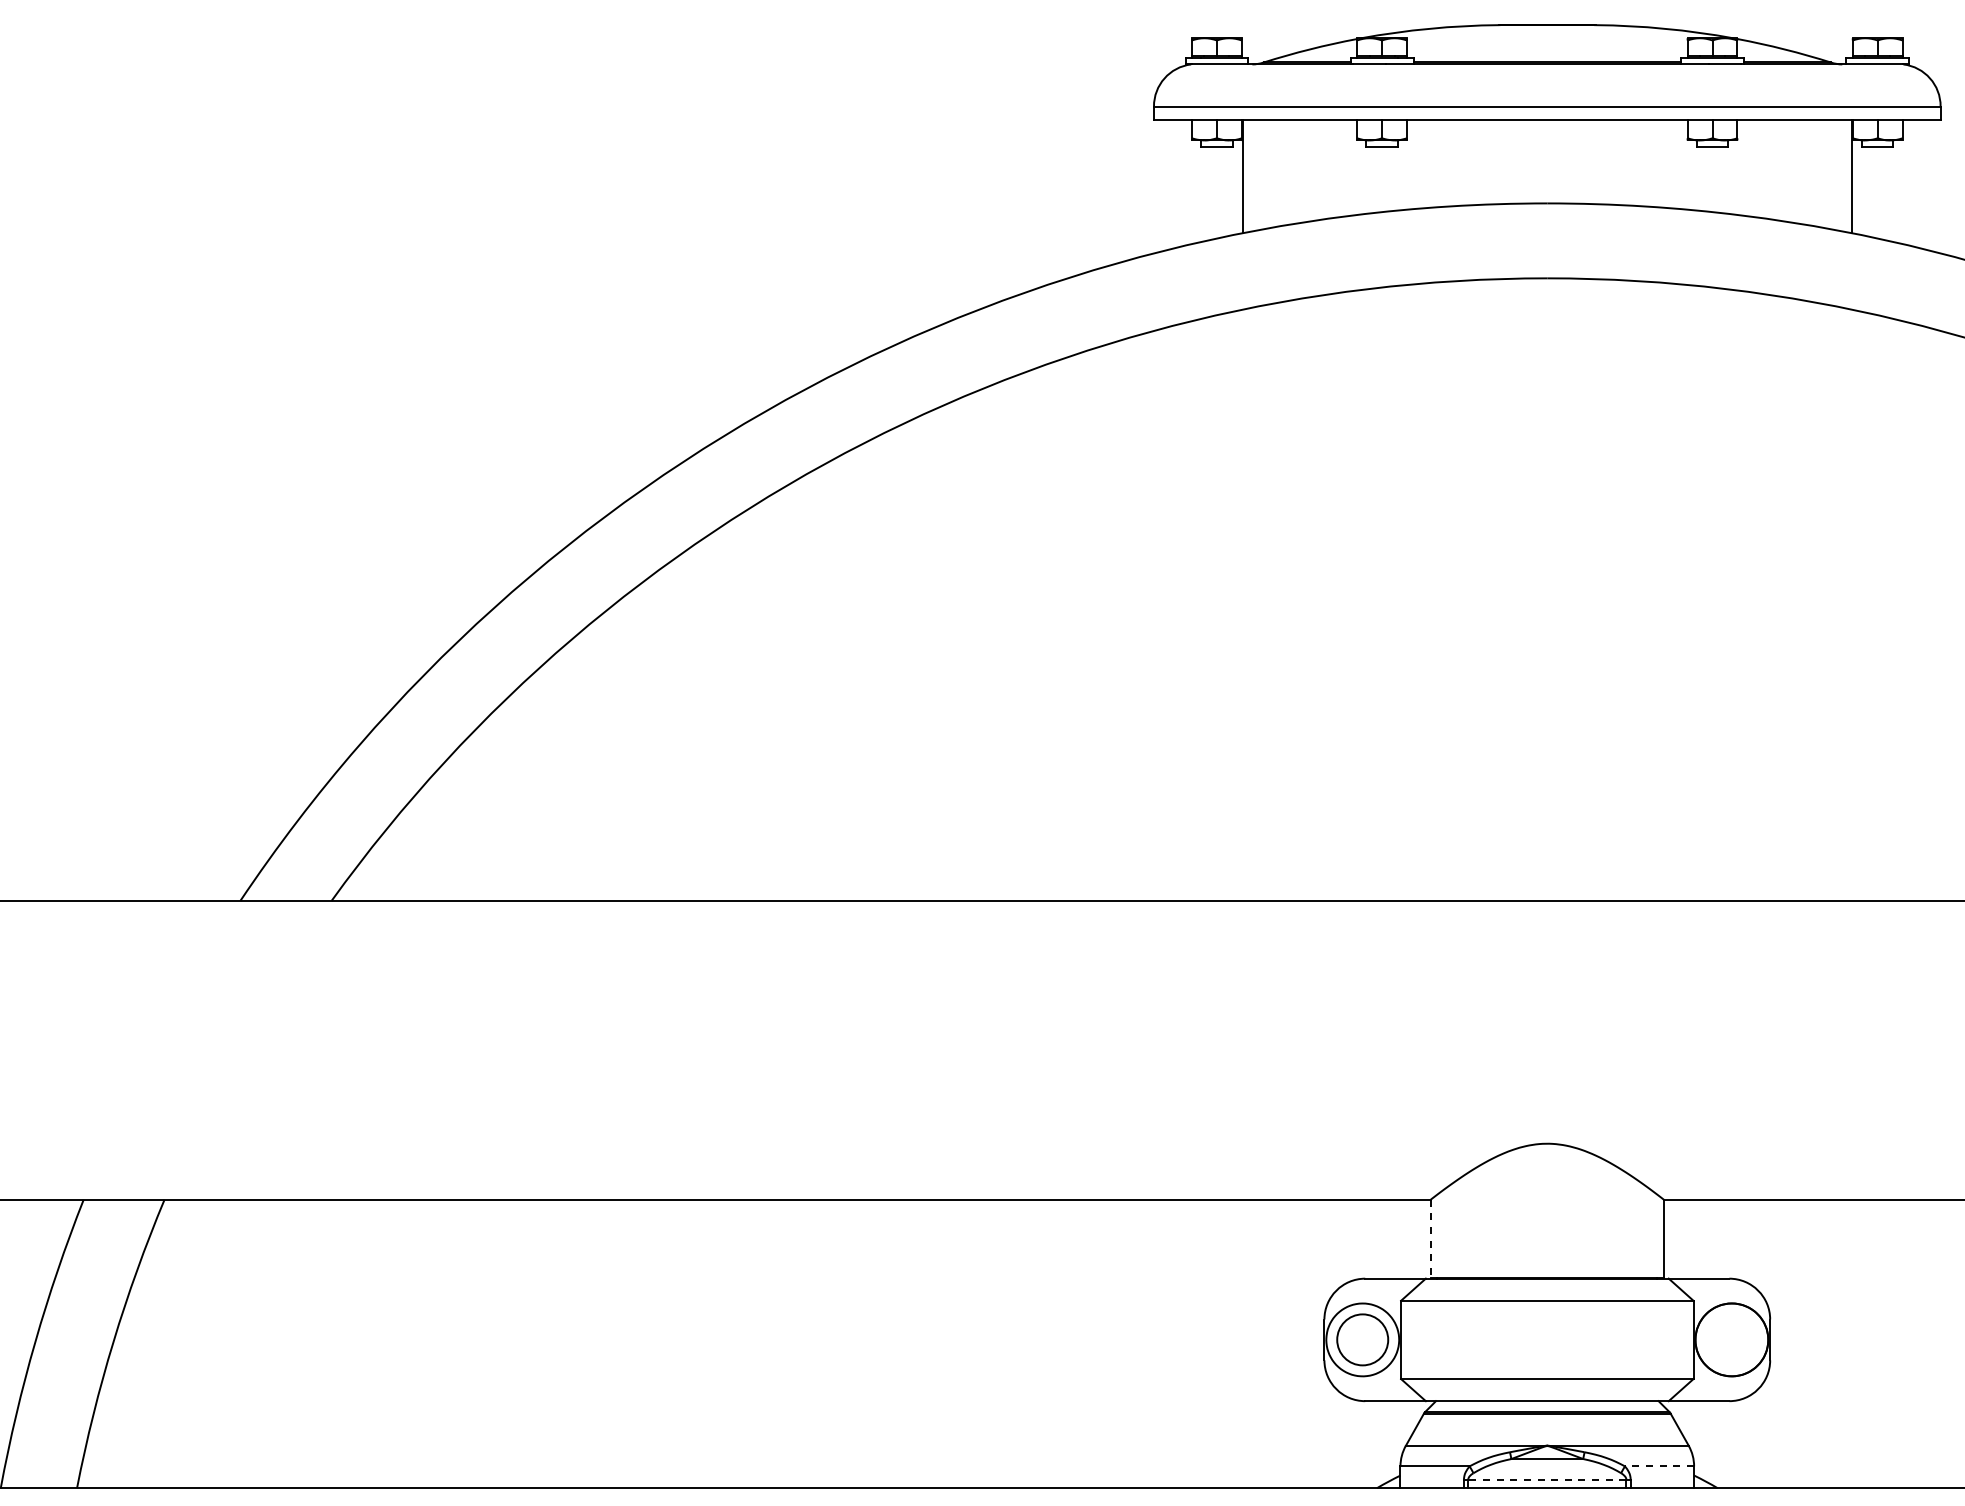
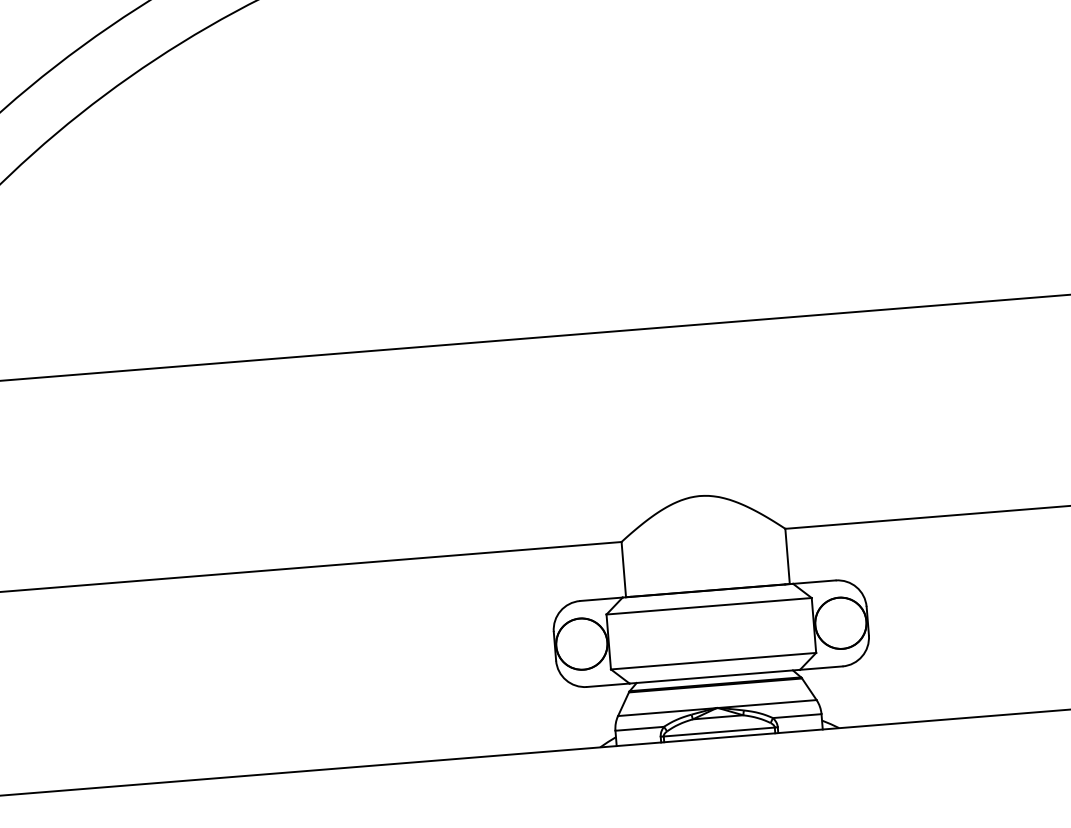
line: (1430, 1239) -> (623, 569), dashed -> solid
circle: (1362, 1339) -> (581, 643), size x1.43
line: (1659, 1466) -> (797, 716), dashed -> solid
line: (1546, 1480) -> (718, 732), dashed -> solid

